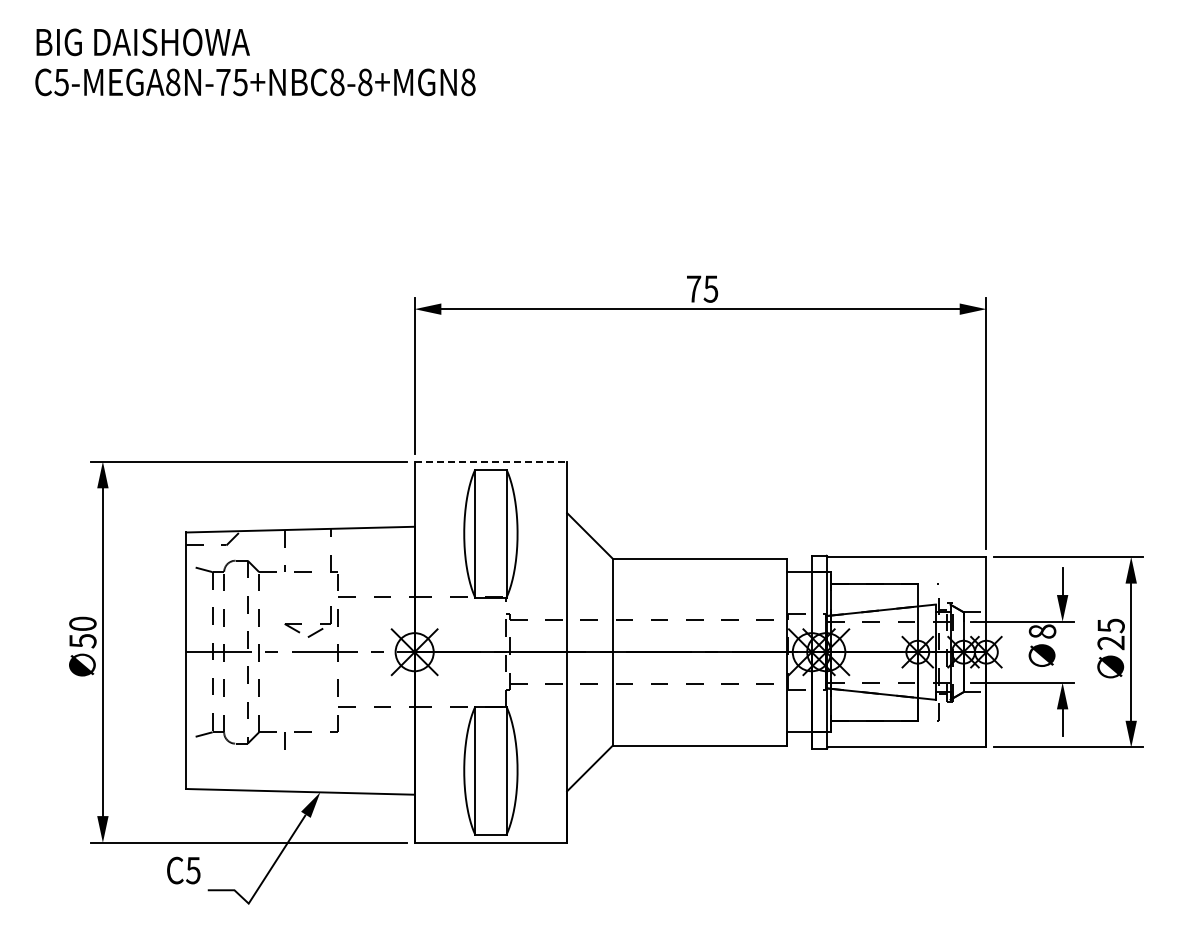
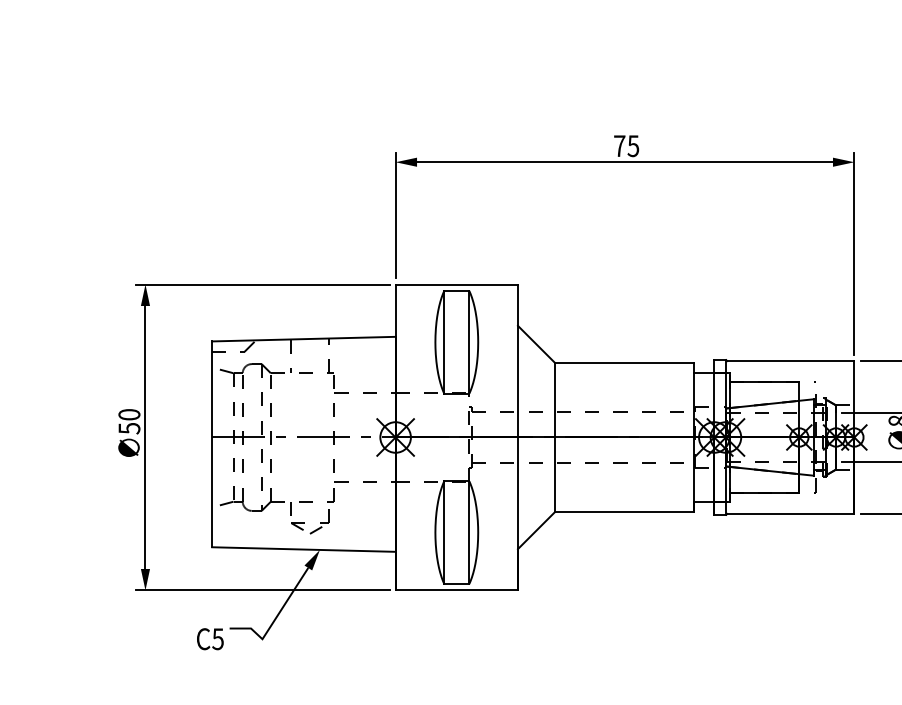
line: (491, 461) -> (457, 284), dashed -> solid
part: (301, 623) -> (304, 522), moved
text: (183, 870) -> (210, 639), moved

